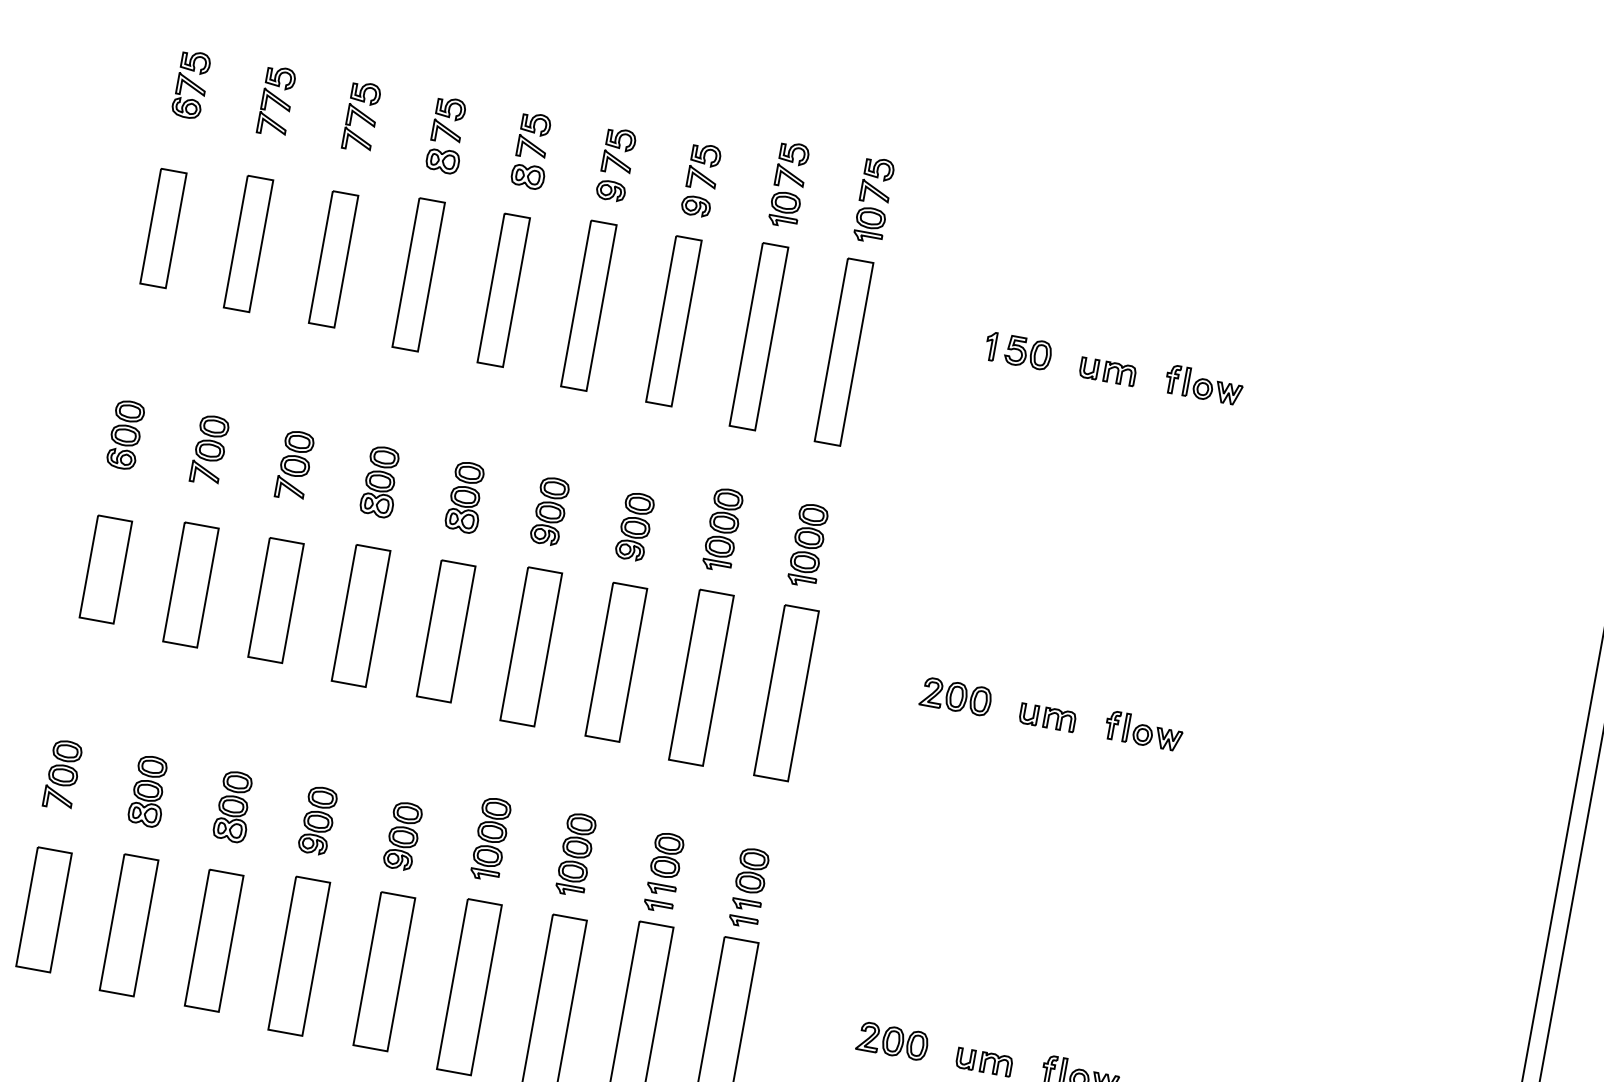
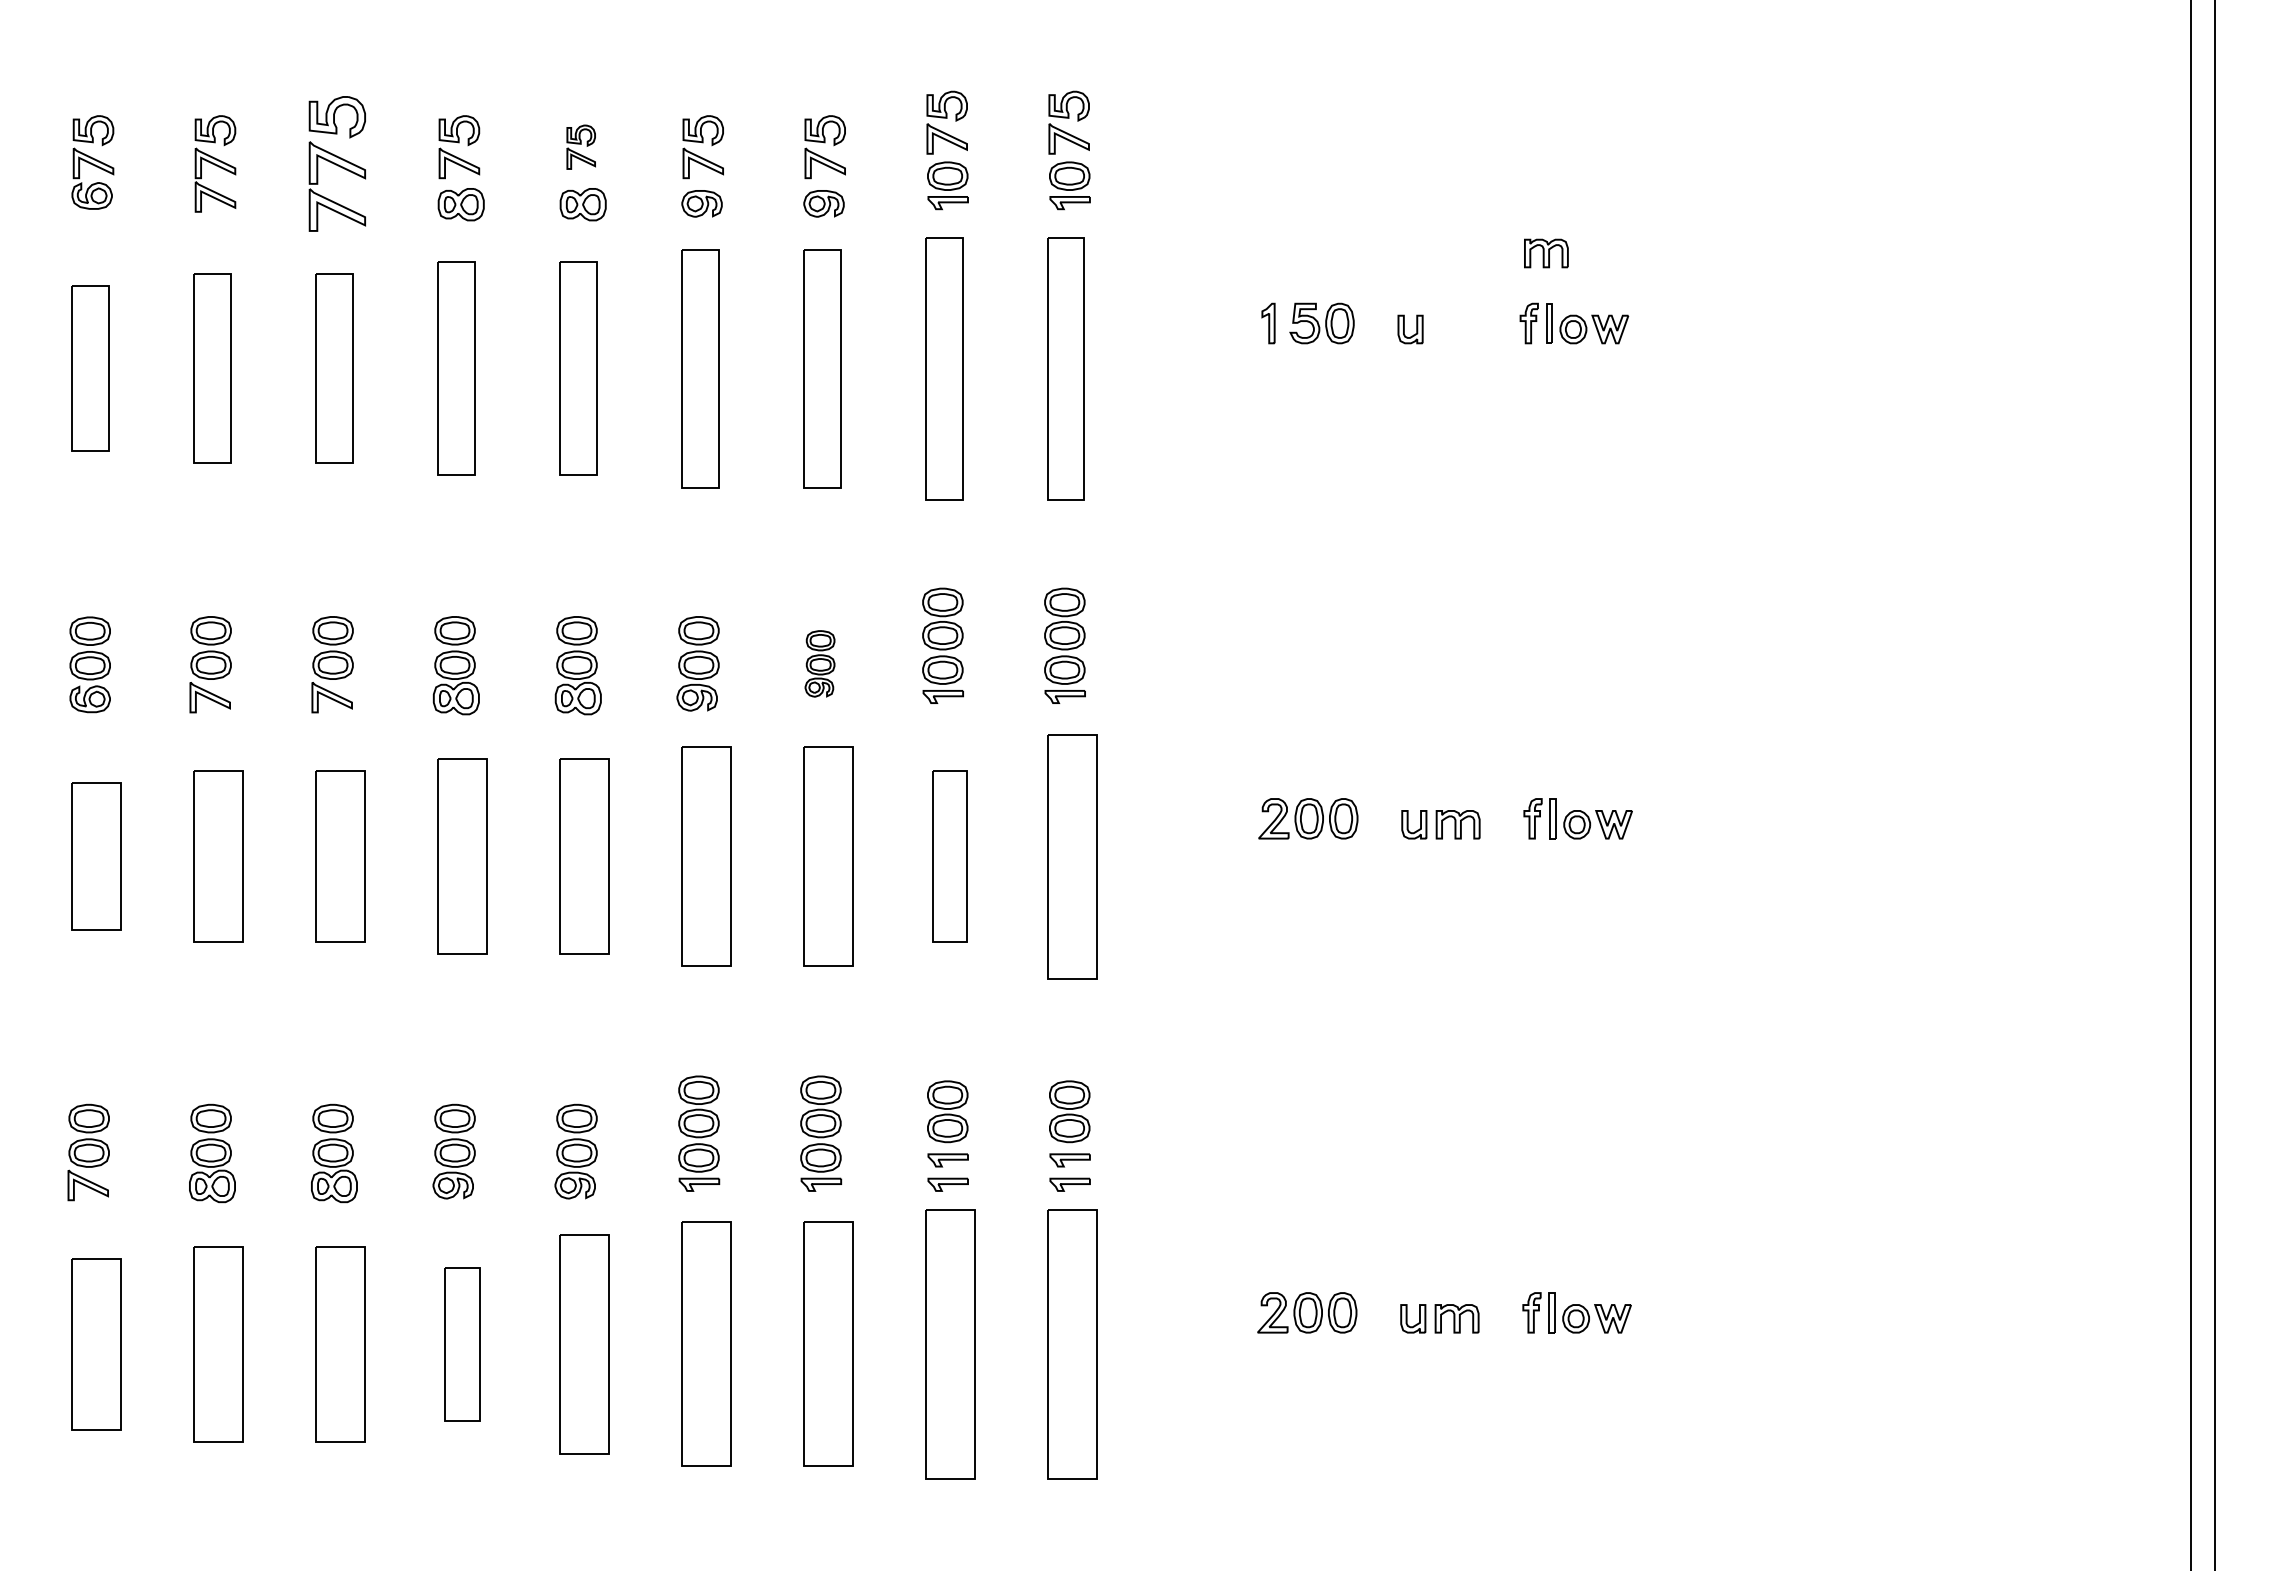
part: (361, 116) -> (337, 163), size x1.4
part: (533, 136) -> (580, 147), size x0.7
part: (1119, 373) -> (1546, 253), moved
part: (634, 526) -> (819, 663), size x0.7
part: (701, 677) -> (950, 856), size x0.7
part: (299, 956) -> (462, 1344), size x0.7

